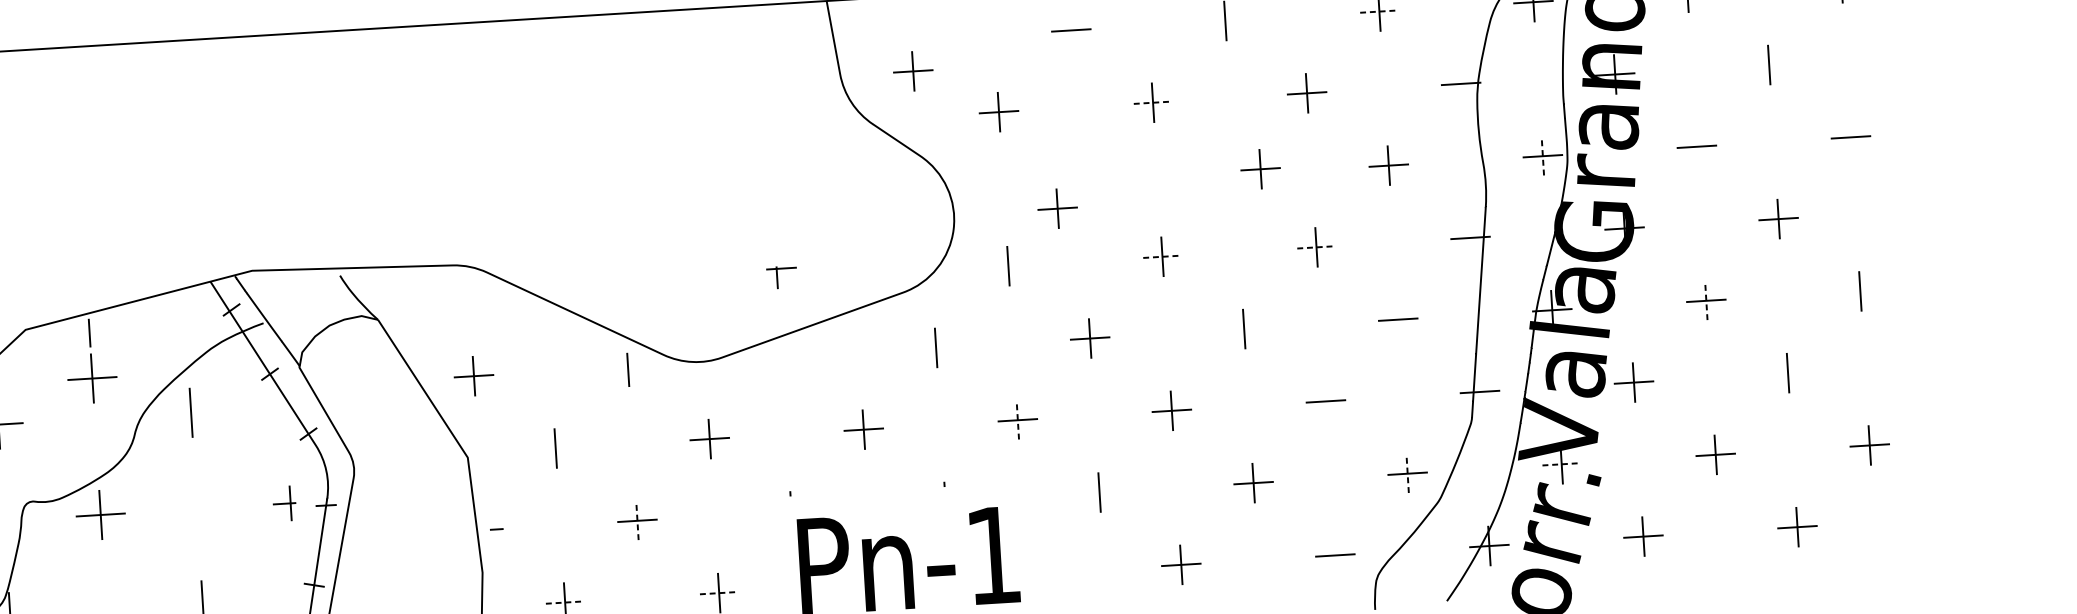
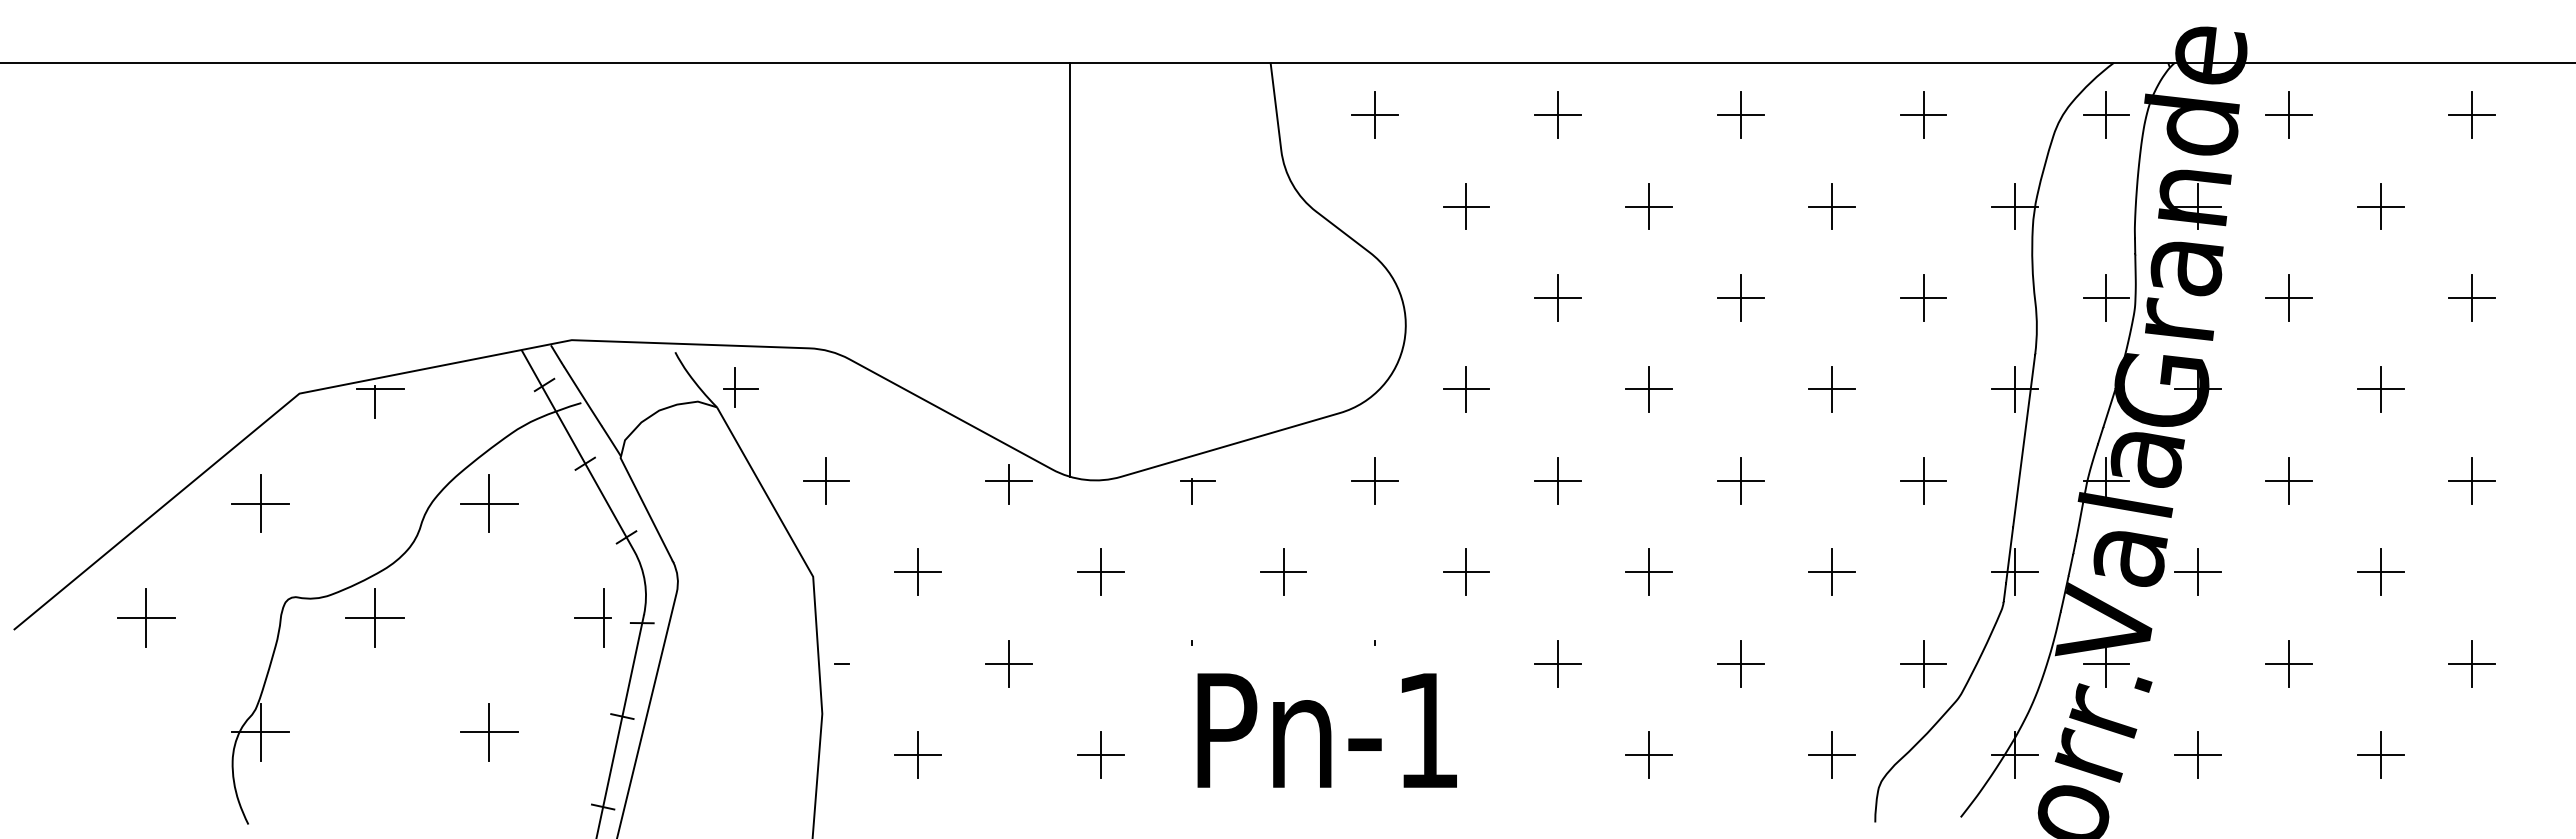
line: (1379, 11) -> (1923, 115), dashed -> solid
line: (1225, 21) -> (1740, 115), added
line: (1071, 30) -> (1557, 115), added
line: (1769, 64) -> (2380, 206), added
part: (912, 70) -> (1374, 114), moved
line: (1460, 83) -> (2014, 206), added
line: (1153, 102) -> (1649, 206), dashed -> solid
line: (1851, 136) -> (2472, 297), added
line: (1697, 146) -> (2289, 297), added
line: (1542, 156) -> (2106, 298), dashed -> solid
part: (1260, 168) -> (1740, 297), moved
line: (668, 185) -> (1070, 269), added
part: (1057, 208) -> (1557, 297), moved
line: (1470, 237) -> (2014, 389), added
line: (1316, 247) -> (1832, 389), dashed -> solid
line: (1162, 256) -> (1649, 389), dashed -> solid
line: (1008, 266) -> (1466, 389), added
part: (781, 277) -> (1197, 491), moved
line: (1859, 291) -> (2471, 480), added
line: (1706, 300) -> (2289, 480), dashed -> solid
part: (396, 301) -> (740, 387), added
line: (1398, 319) -> (1923, 480), added
line: (93, 322) -> (380, 389), added
line: (1244, 328) -> (1740, 480), added
line: (935, 347) -> (1374, 480), added
line: (628, 366) -> (1009, 480), added
line: (1787, 373) -> (2380, 572), added
part: (92, 378) -> (374, 455), removed
line: (1479, 392) -> (2014, 572), added
line: (1326, 401) -> (1832, 572), added
line: (190, 412) -> (488, 503), added
line: (1017, 420) -> (1466, 572), dashed -> solid
line: (555, 448) -> (917, 572), added
line: (1561, 464) -> (2106, 663), dashed -> solid
line: (1407, 473) -> (1923, 663), dashed -> solid
line: (1099, 492) -> (1557, 663), added
part: (284, 503) -> (592, 617), size x1.43
line: (637, 520) -> (1009, 663), dashed -> solid
line: (1335, 555) -> (1832, 755), added
line: (719, 593) -> (1100, 755), dashed -> solid
line: (564, 602) -> (917, 755), dashed -> solid
line: (202, 605) -> (488, 732), added

